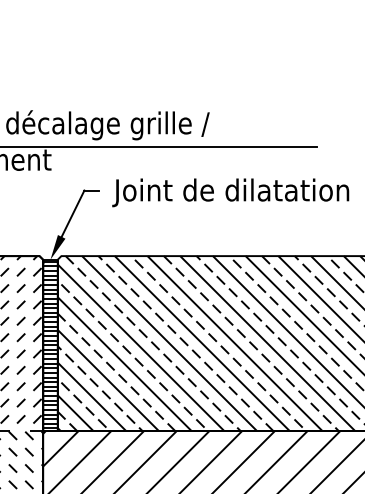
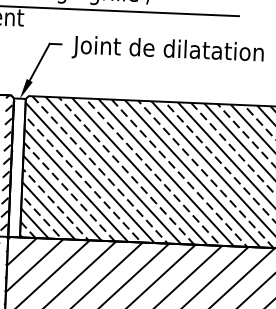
hatch: (50, 344) -> (17, 167), removed

